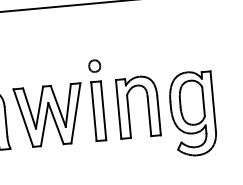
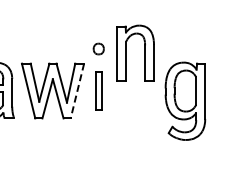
part: (128, 106) -> (126, 52), moved
part: (98, 110) -> (98, 90), size x0.7
line: (76, 113) -> (77, 91), solid -> dashed

